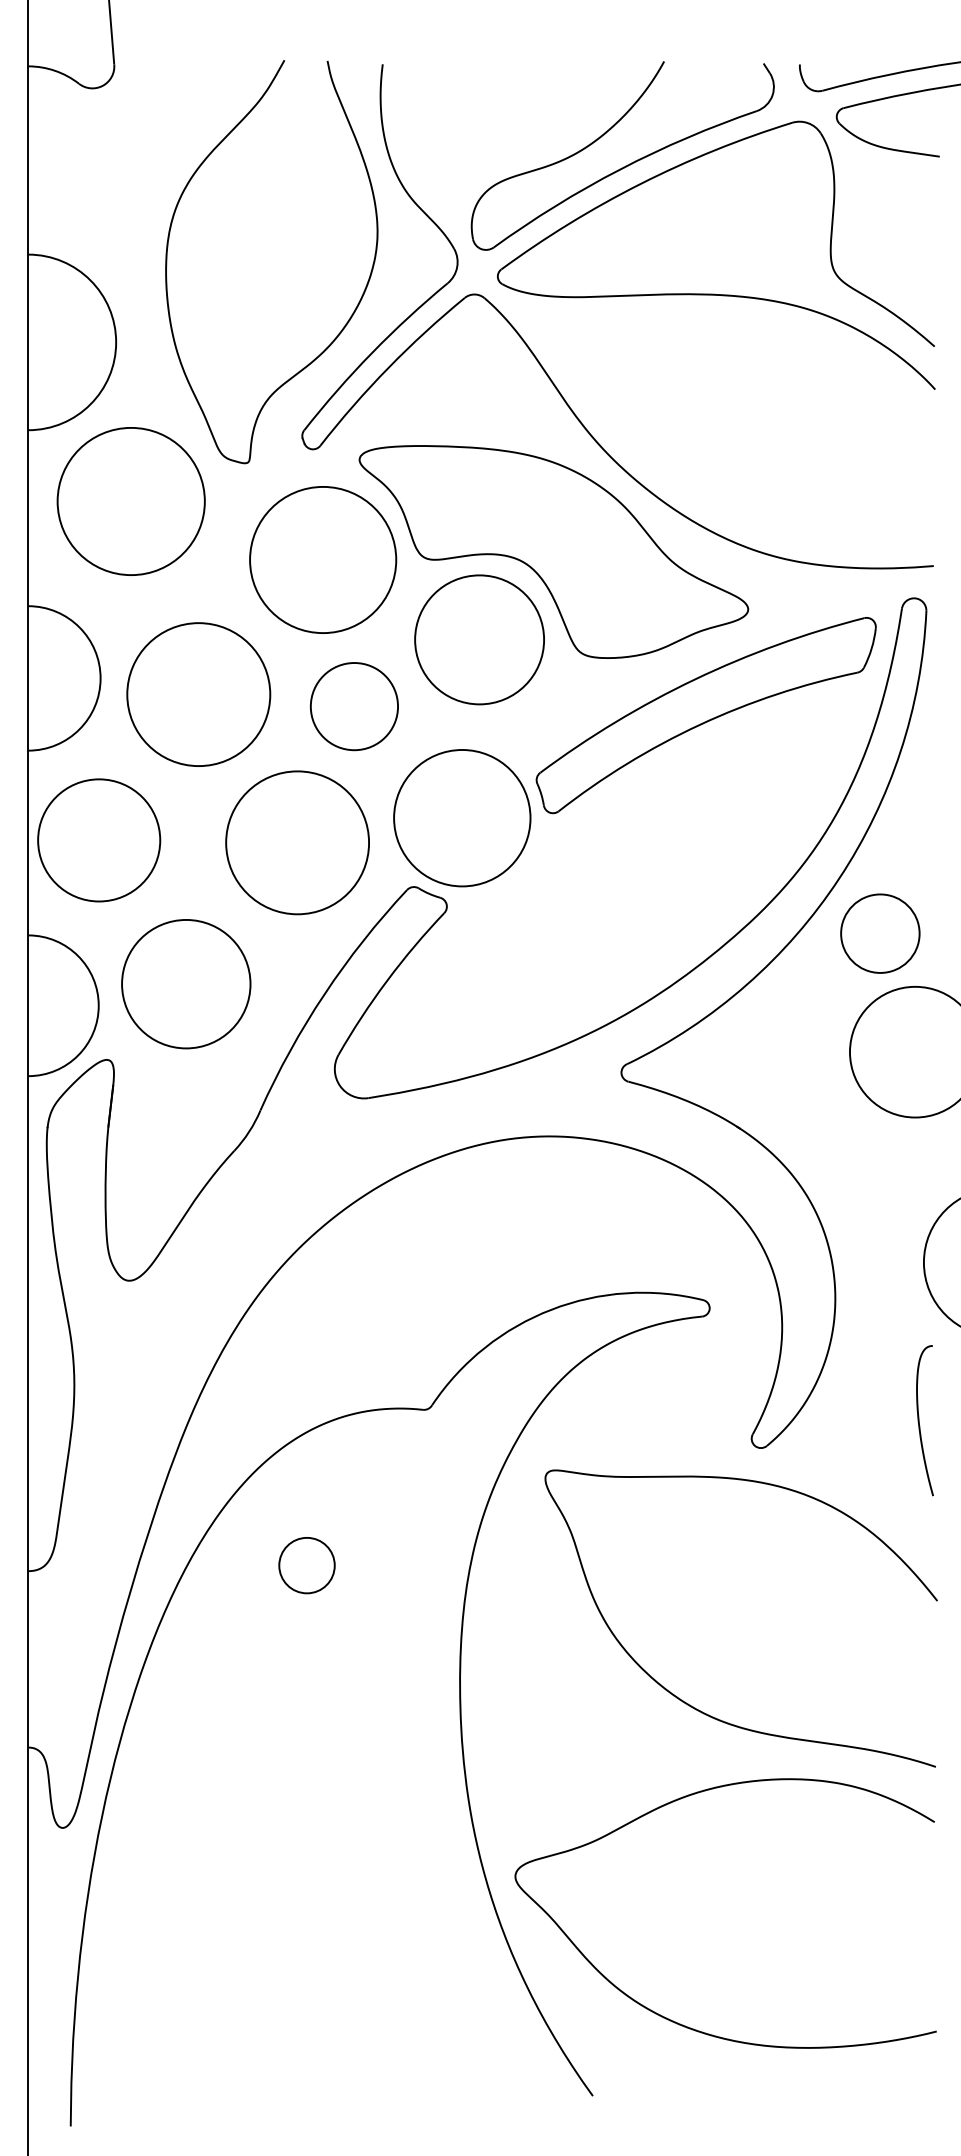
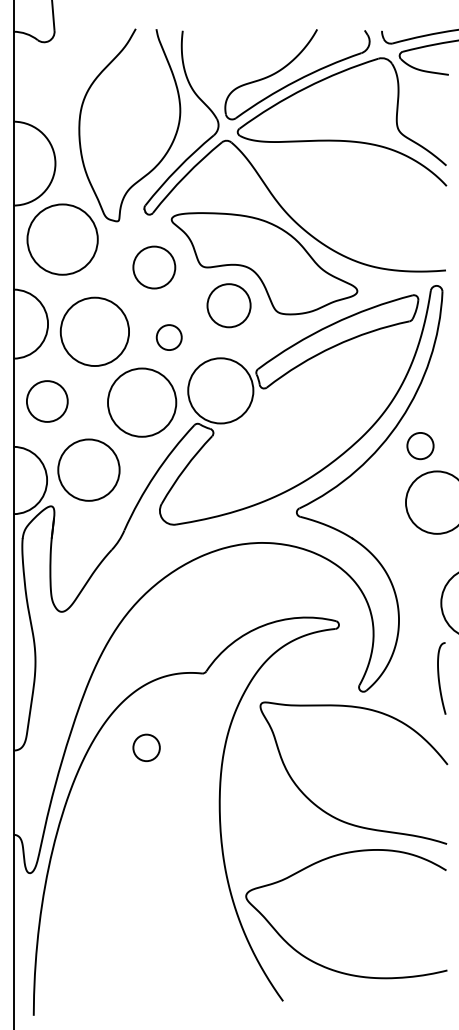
circle: (323, 559) -> (154, 267), size x0.6
circle: (478, 639) -> (228, 305), size x0.7
circle: (354, 706) -> (169, 337), size x0.6
circle: (99, 840) -> (47, 401), size x0.7
circle: (880, 932) -> (420, 445), size x0.7

